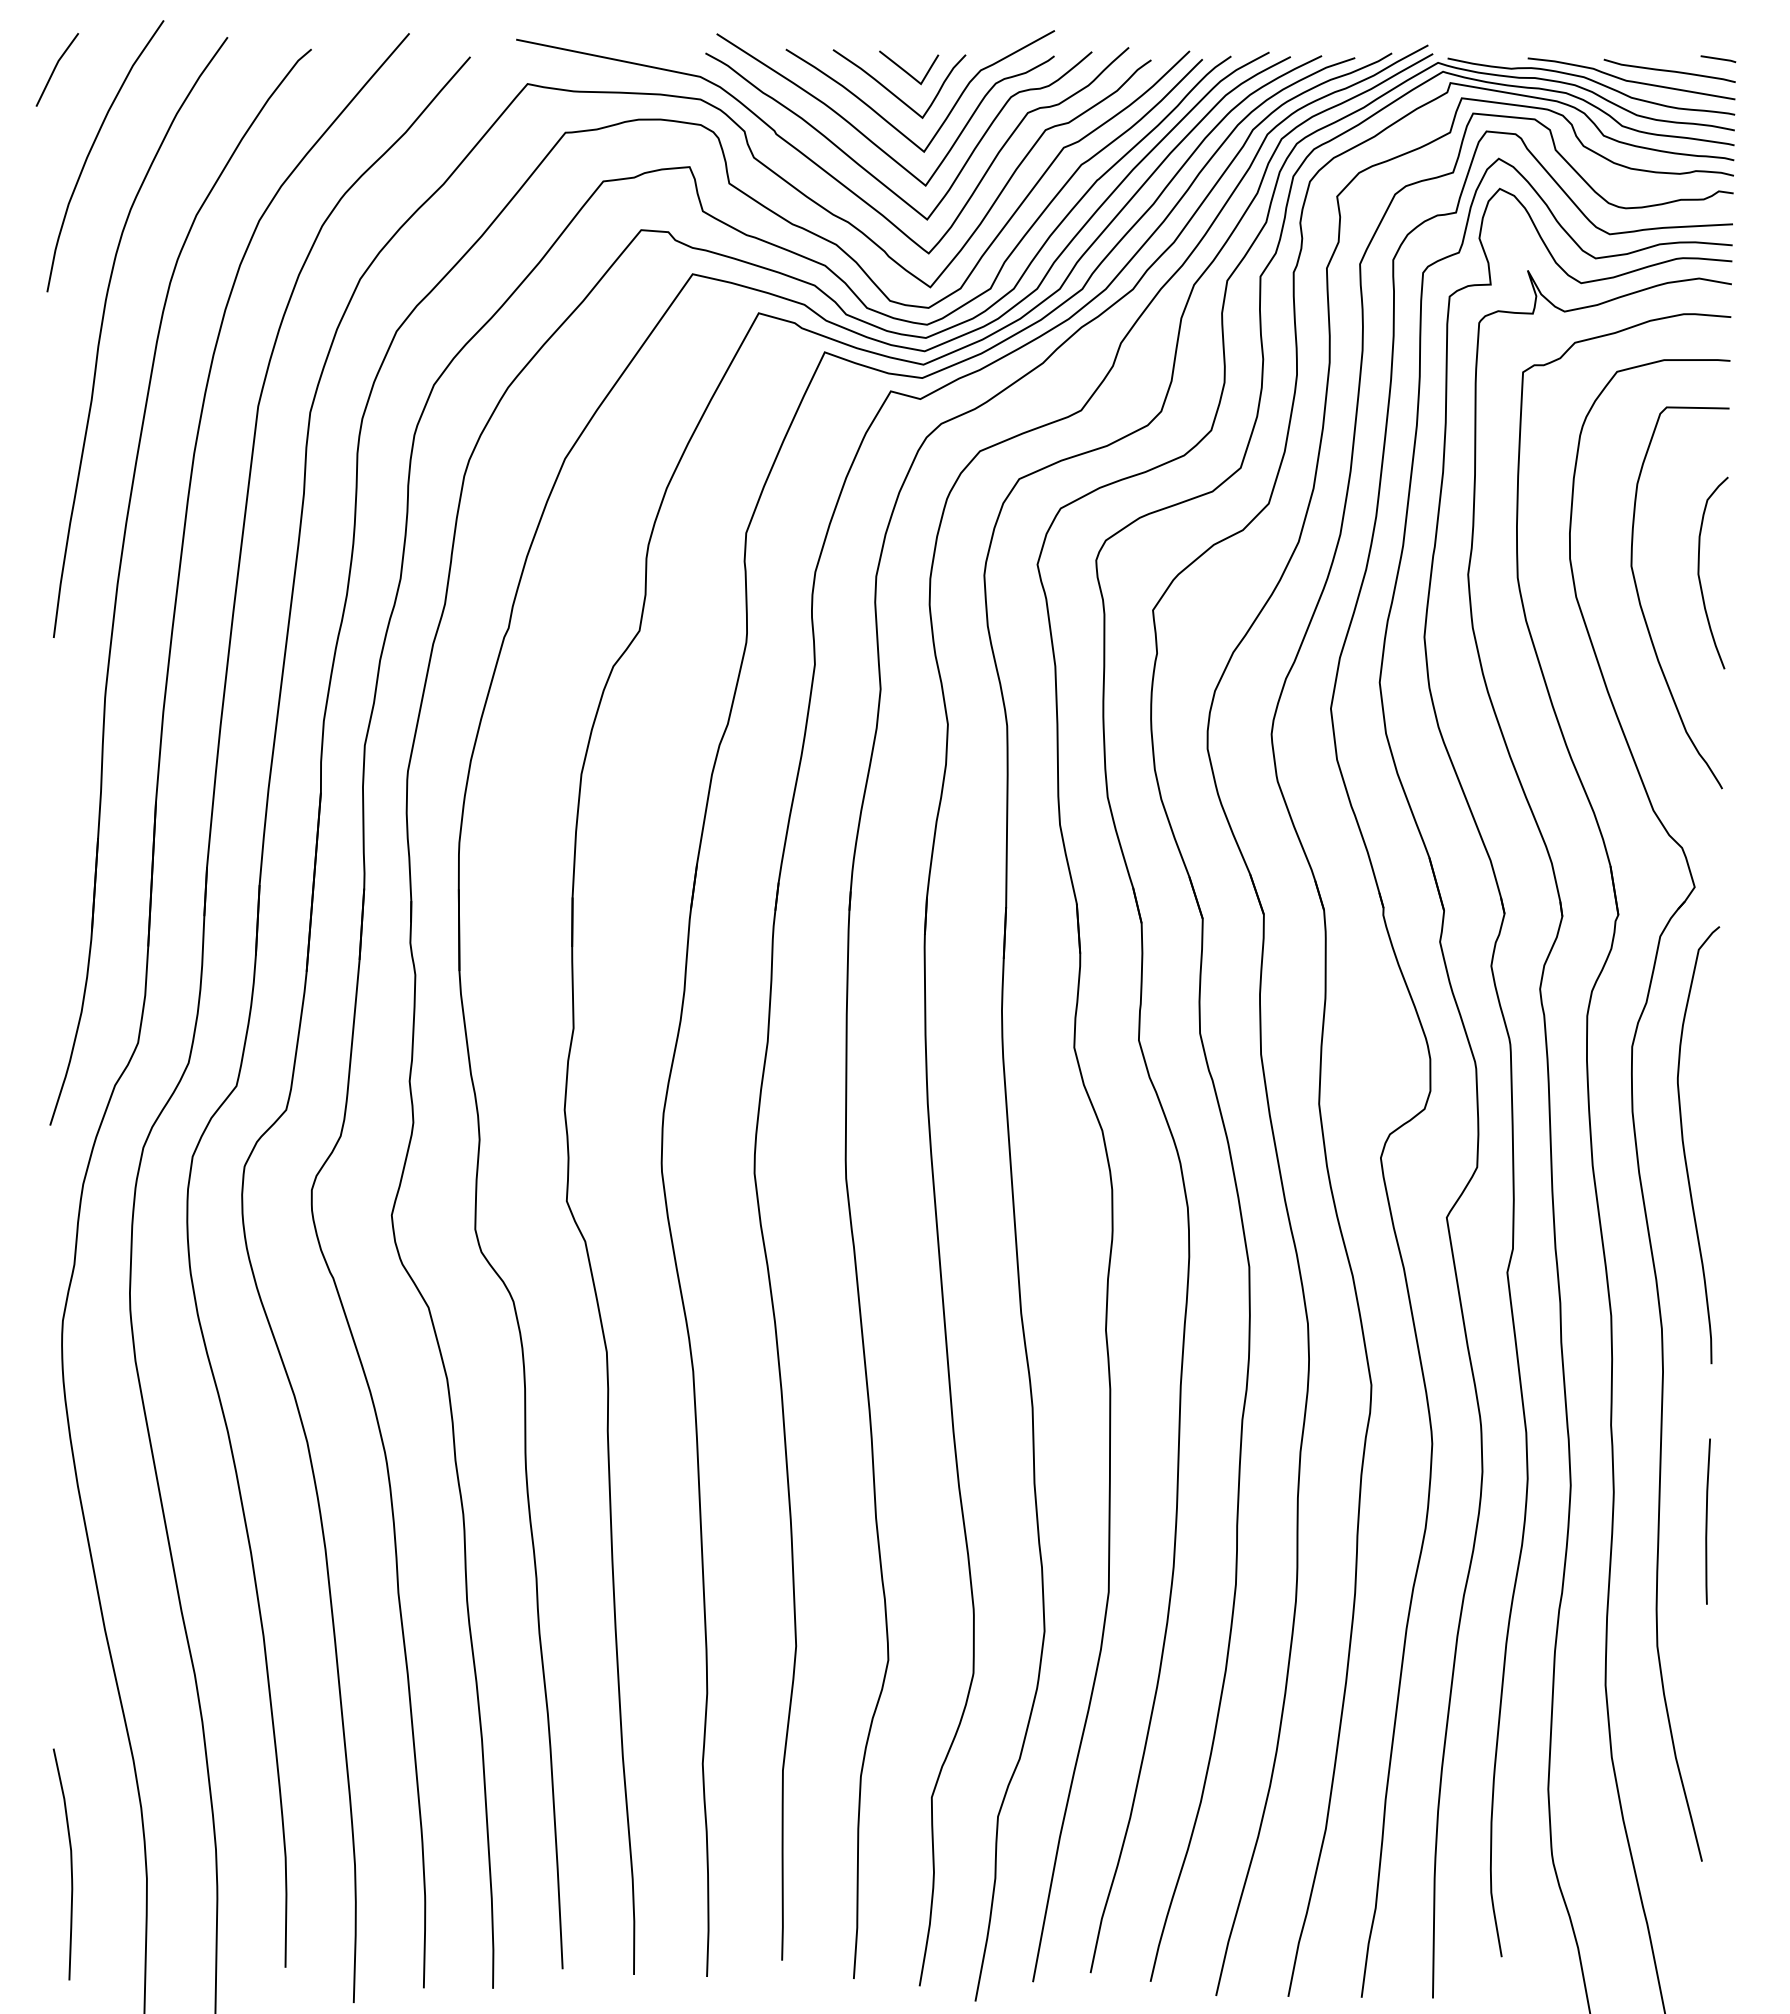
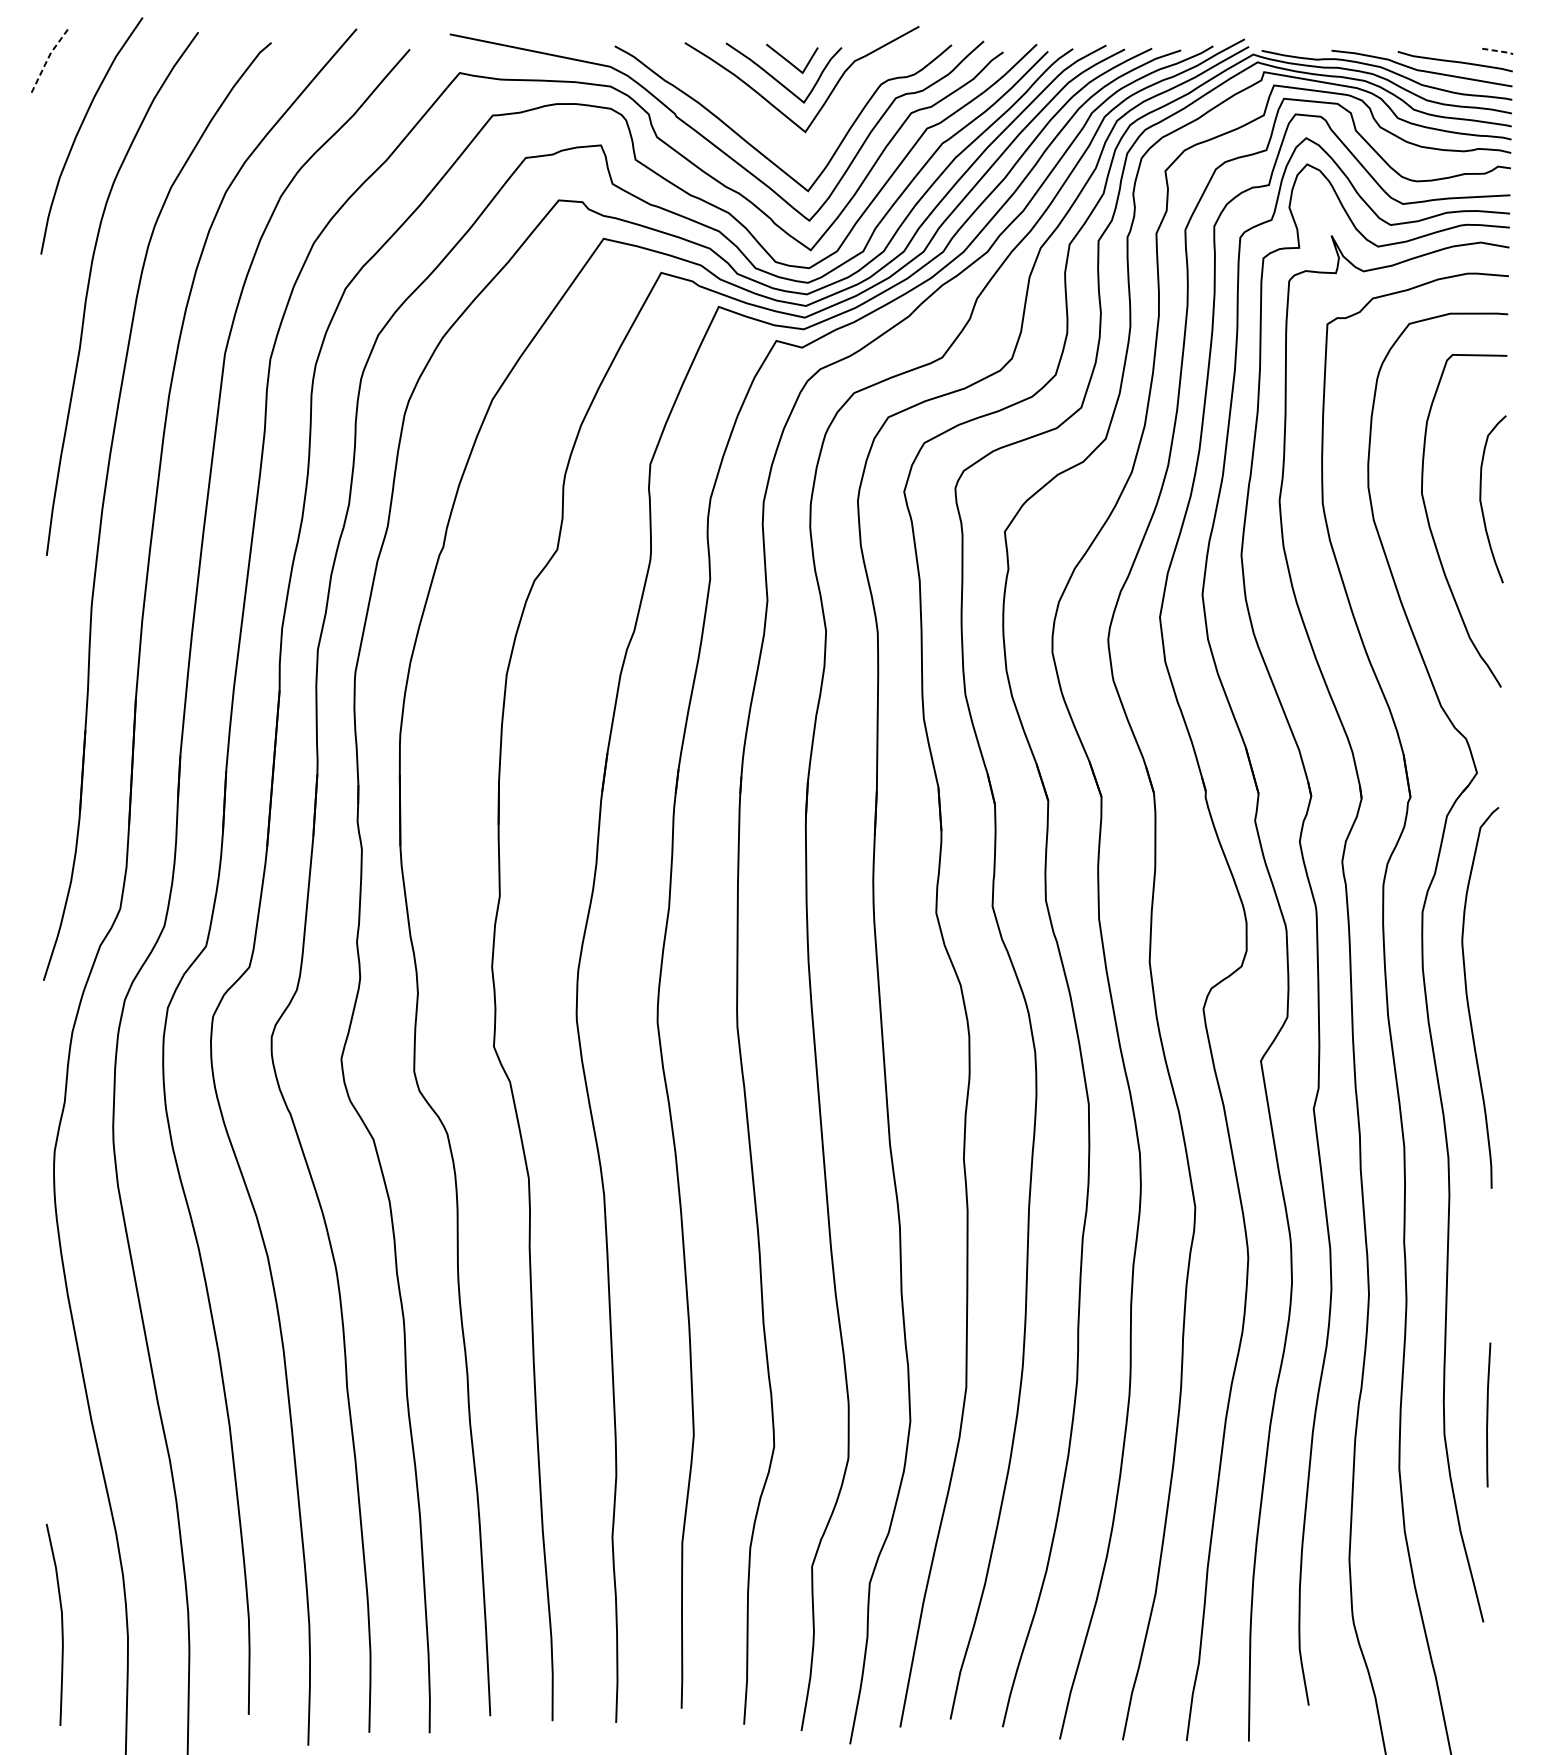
line: (1719, 58) -> (1498, 50), solid -> dashed
line: (55, 67) -> (48, 58), solid -> dashed
curve: (862, 132) -> (751, 115), removed
curve: (1707, 1521) -> (1488, 1414), moved

